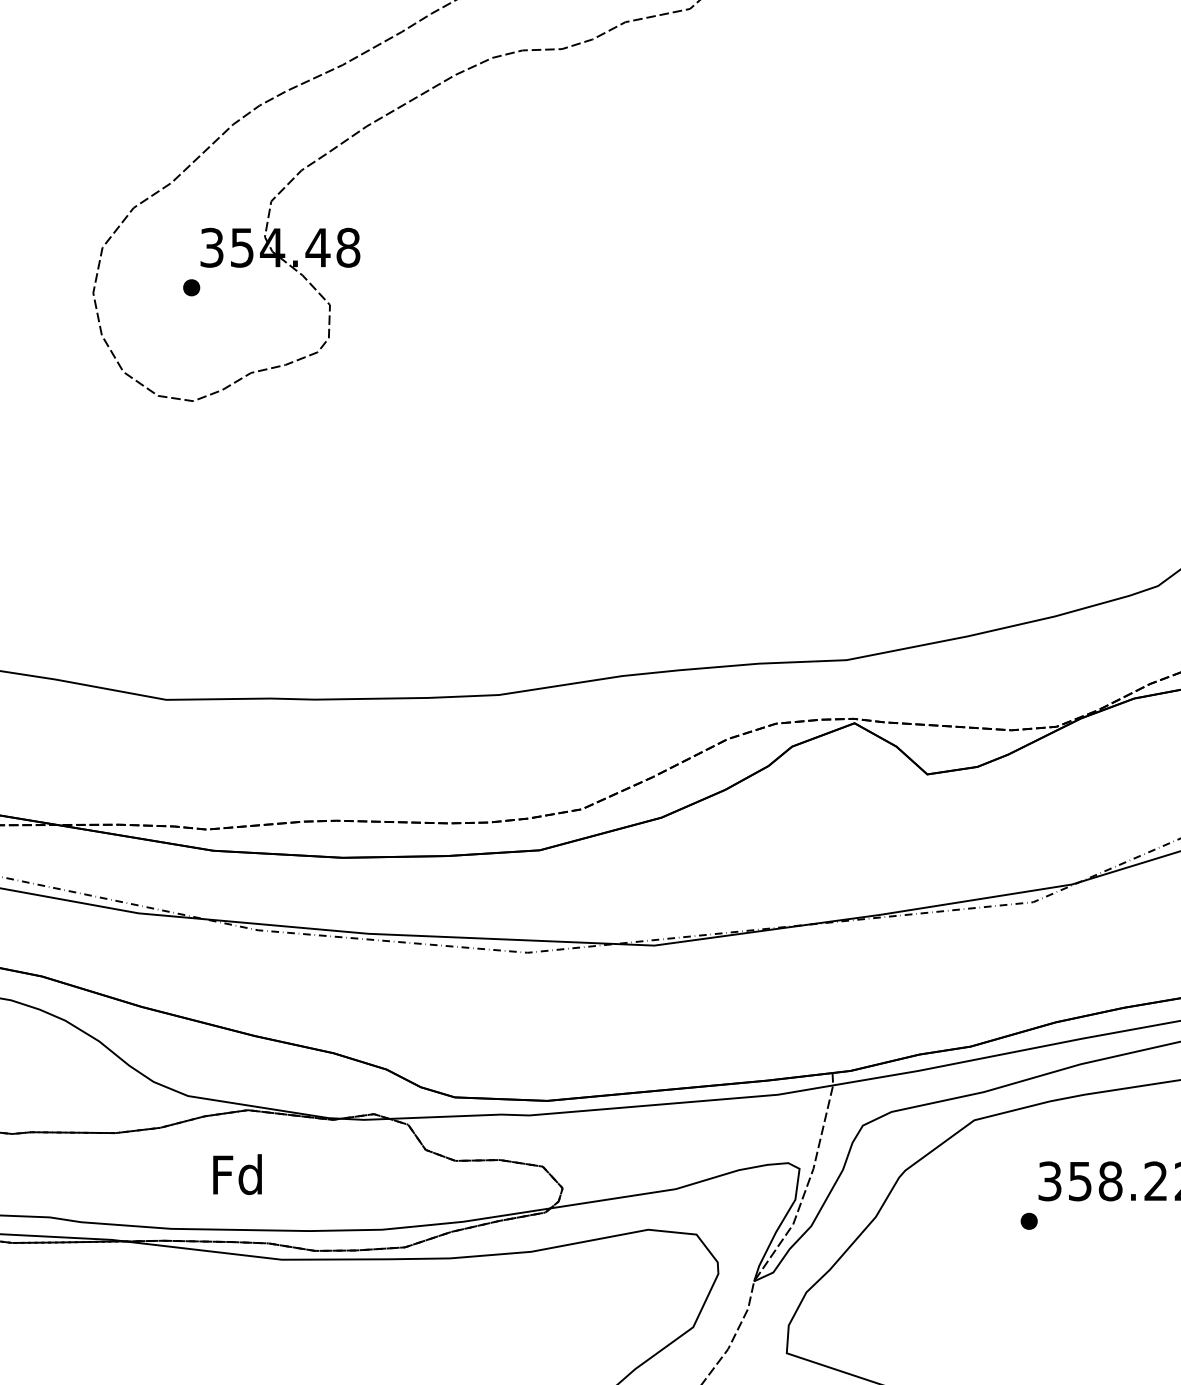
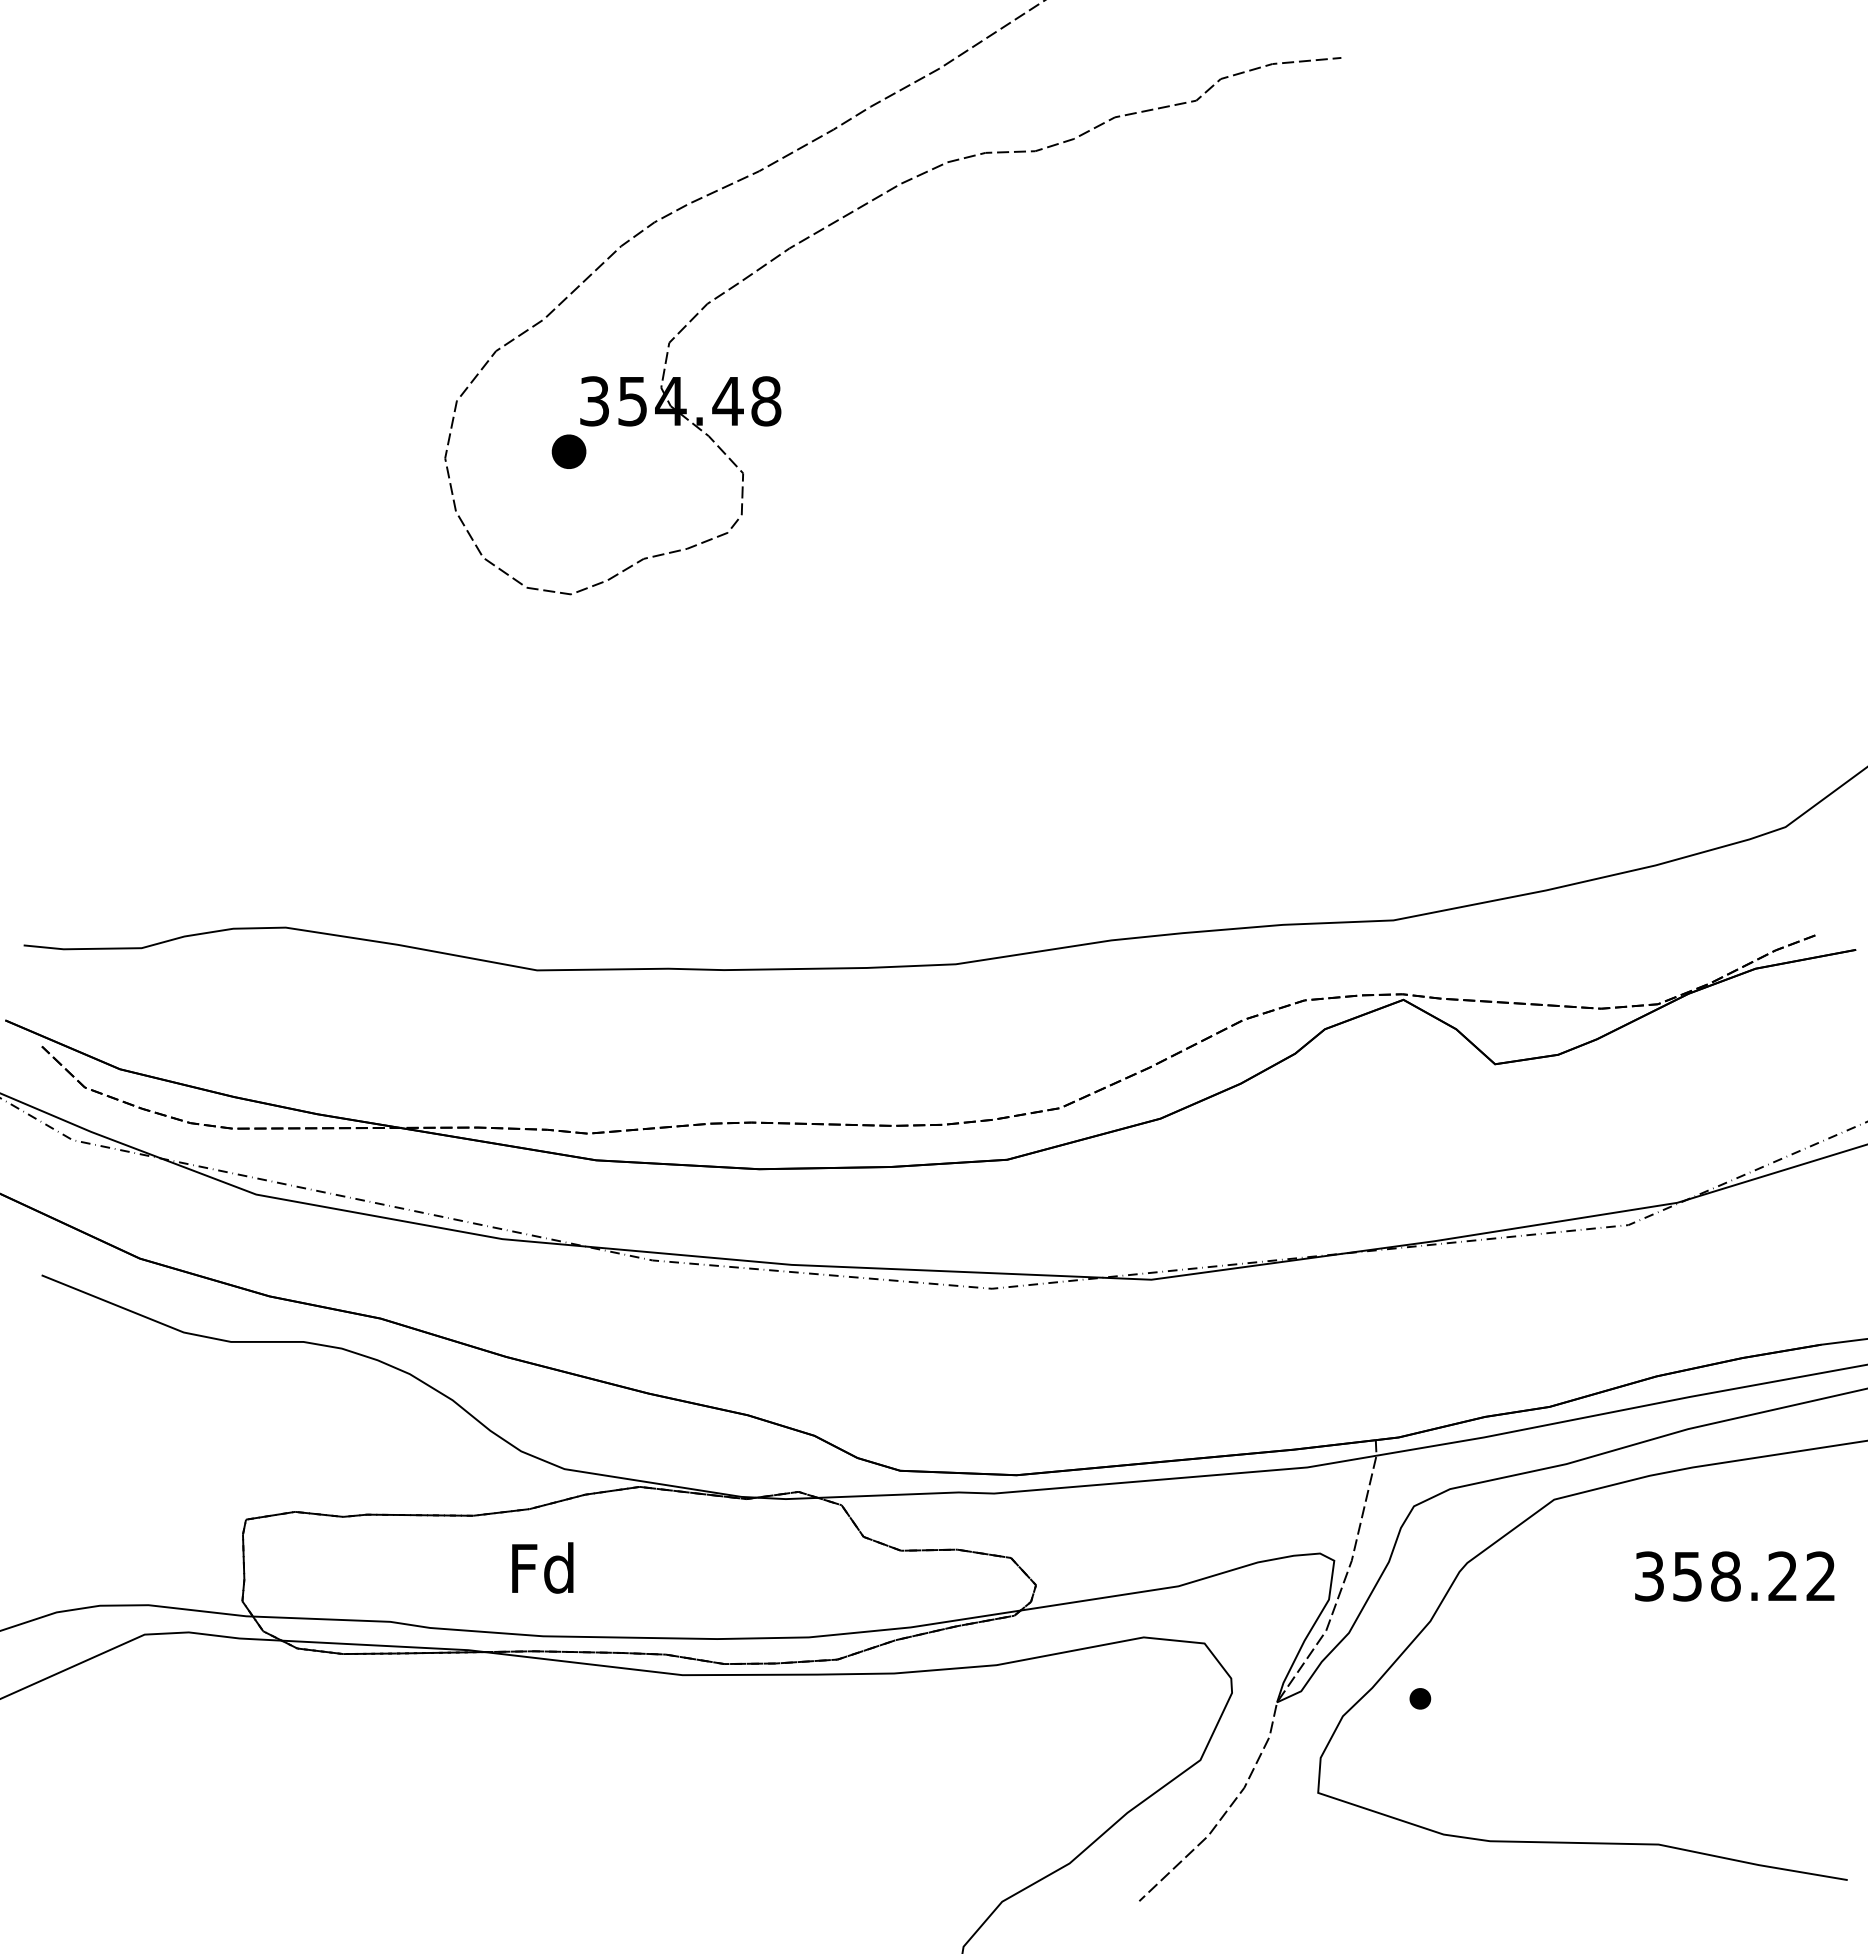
part: (191, 287) -> (568, 451), size x1.6
text: (237, 1174) -> (542, 1567), moved
part: (1029, 1221) -> (1420, 1698), moved

